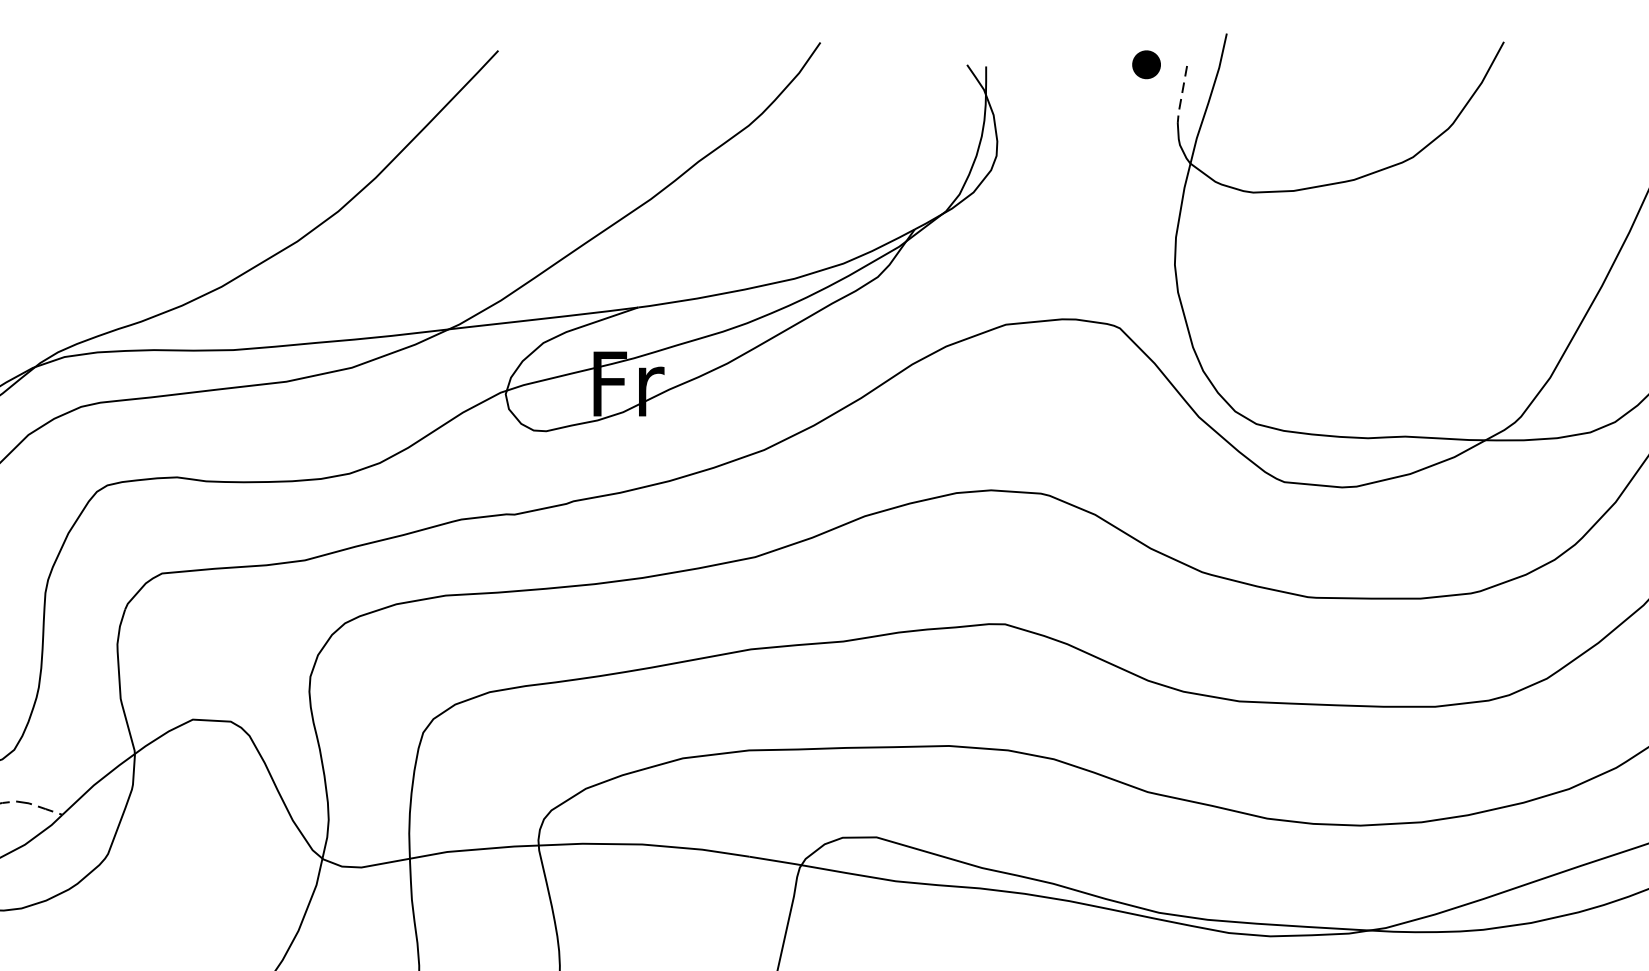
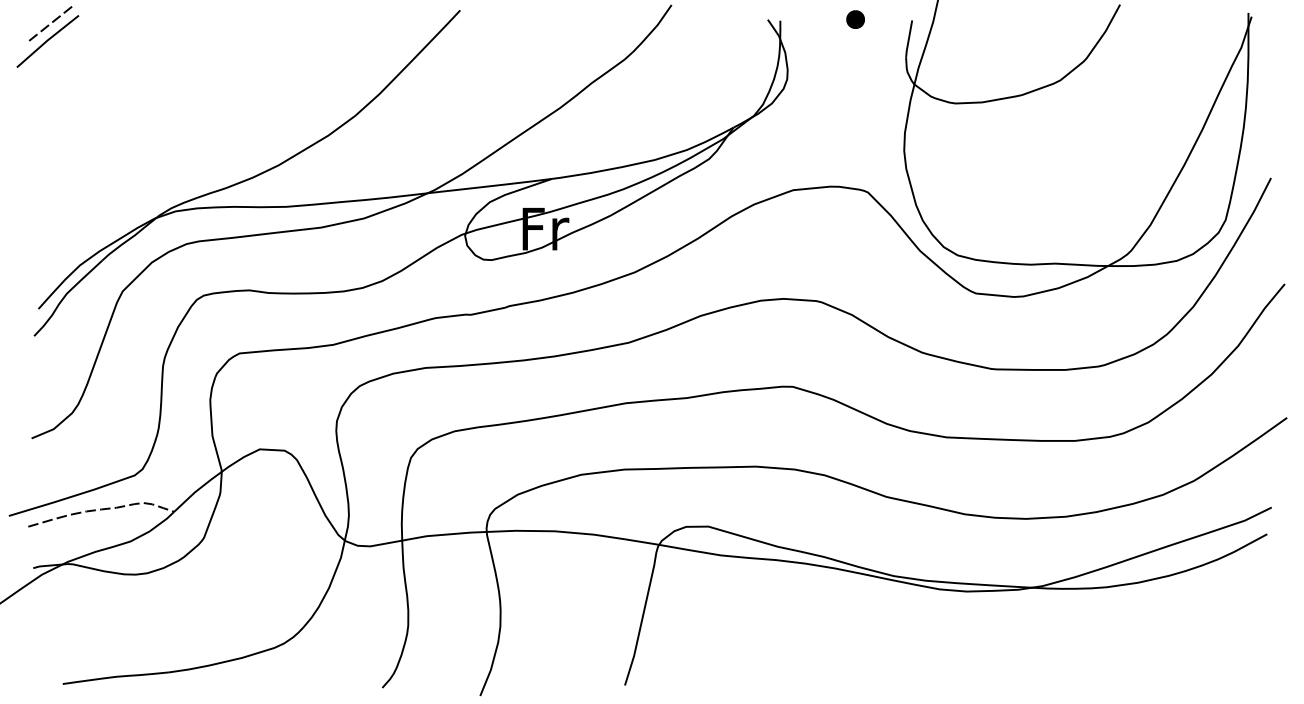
part: (1146, 64) -> (855, 19), moved
line: (1181, 95) -> (908, 39), dashed -> solid

